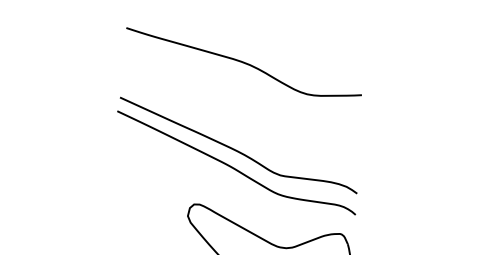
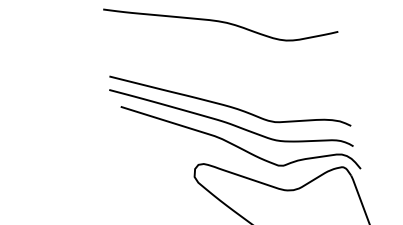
curve: (235, 190) -> (235, 144), added

